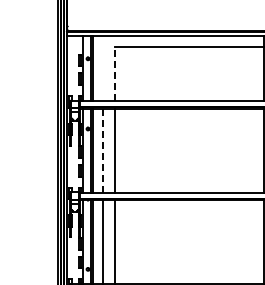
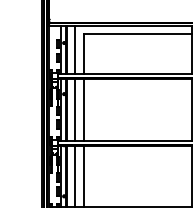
line: (103, 68) -> (75, 50), added
line: (114, 73) -> (83, 53), dashed -> solid
line: (103, 150) -> (75, 109), dashed -> solid

